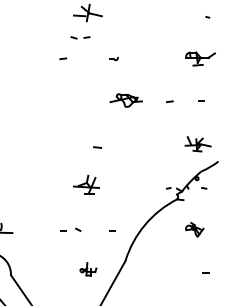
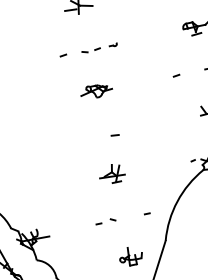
part: (80, 37) -> (91, 50), moved
part: (125, 100) -> (95, 91), moved
part: (88, 269) -> (131, 256), size x1.43

